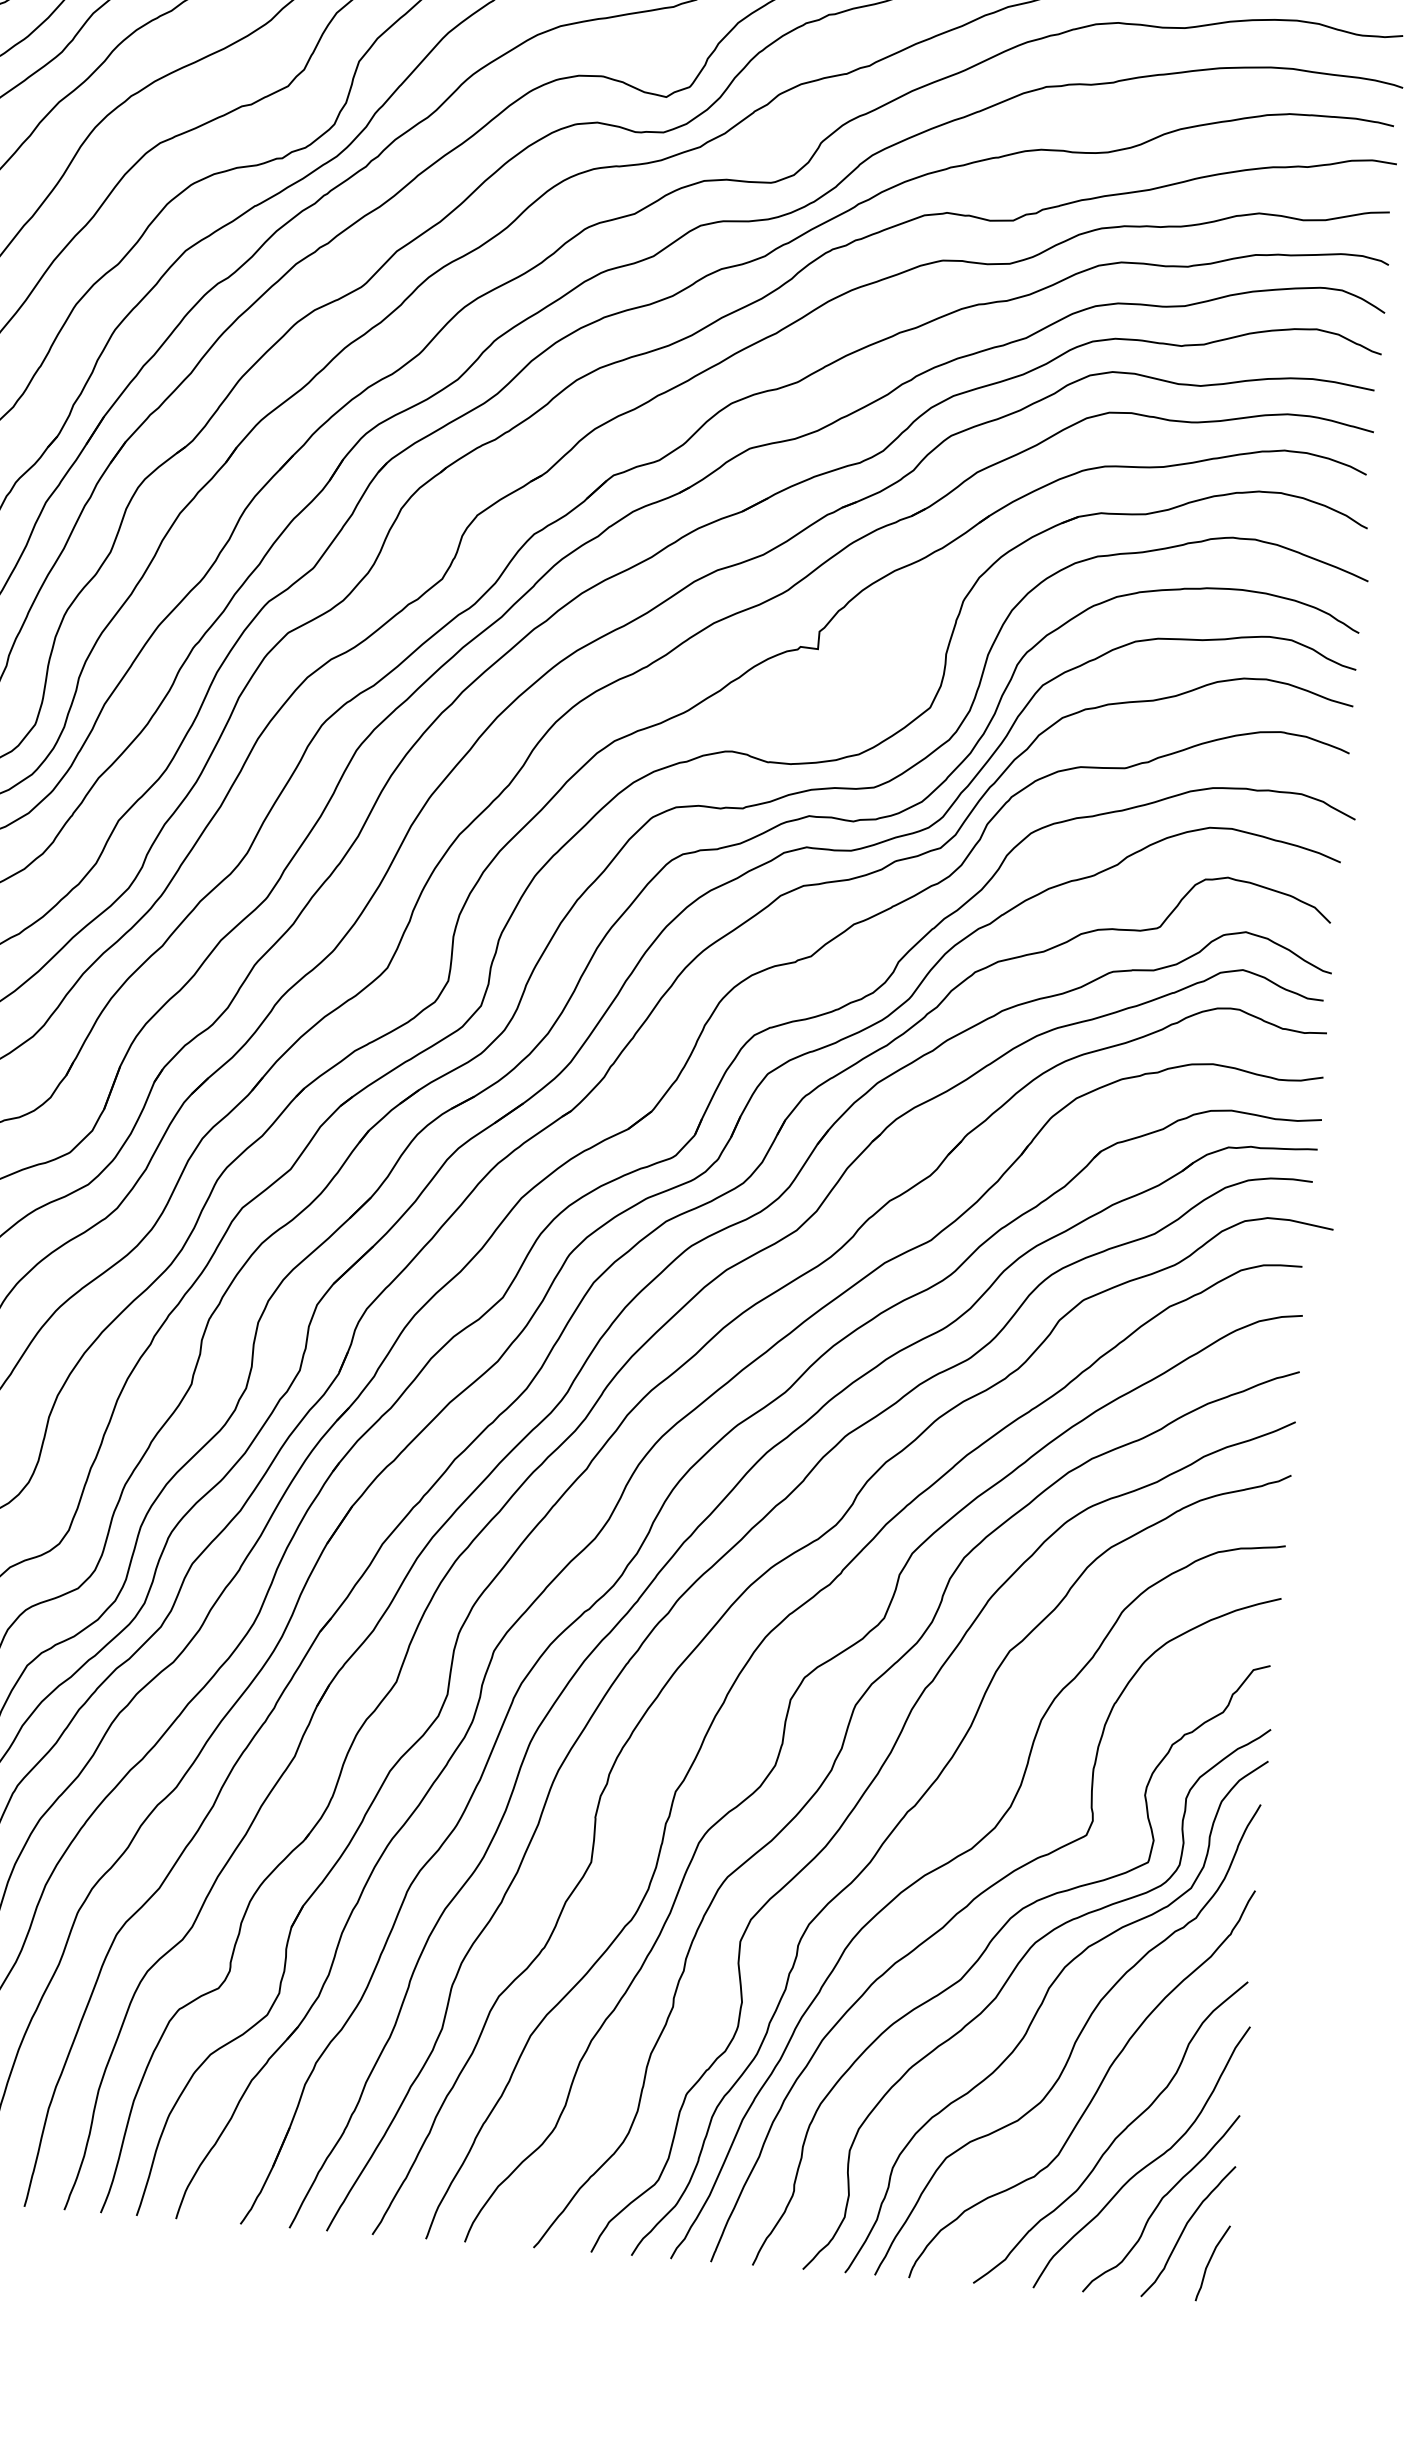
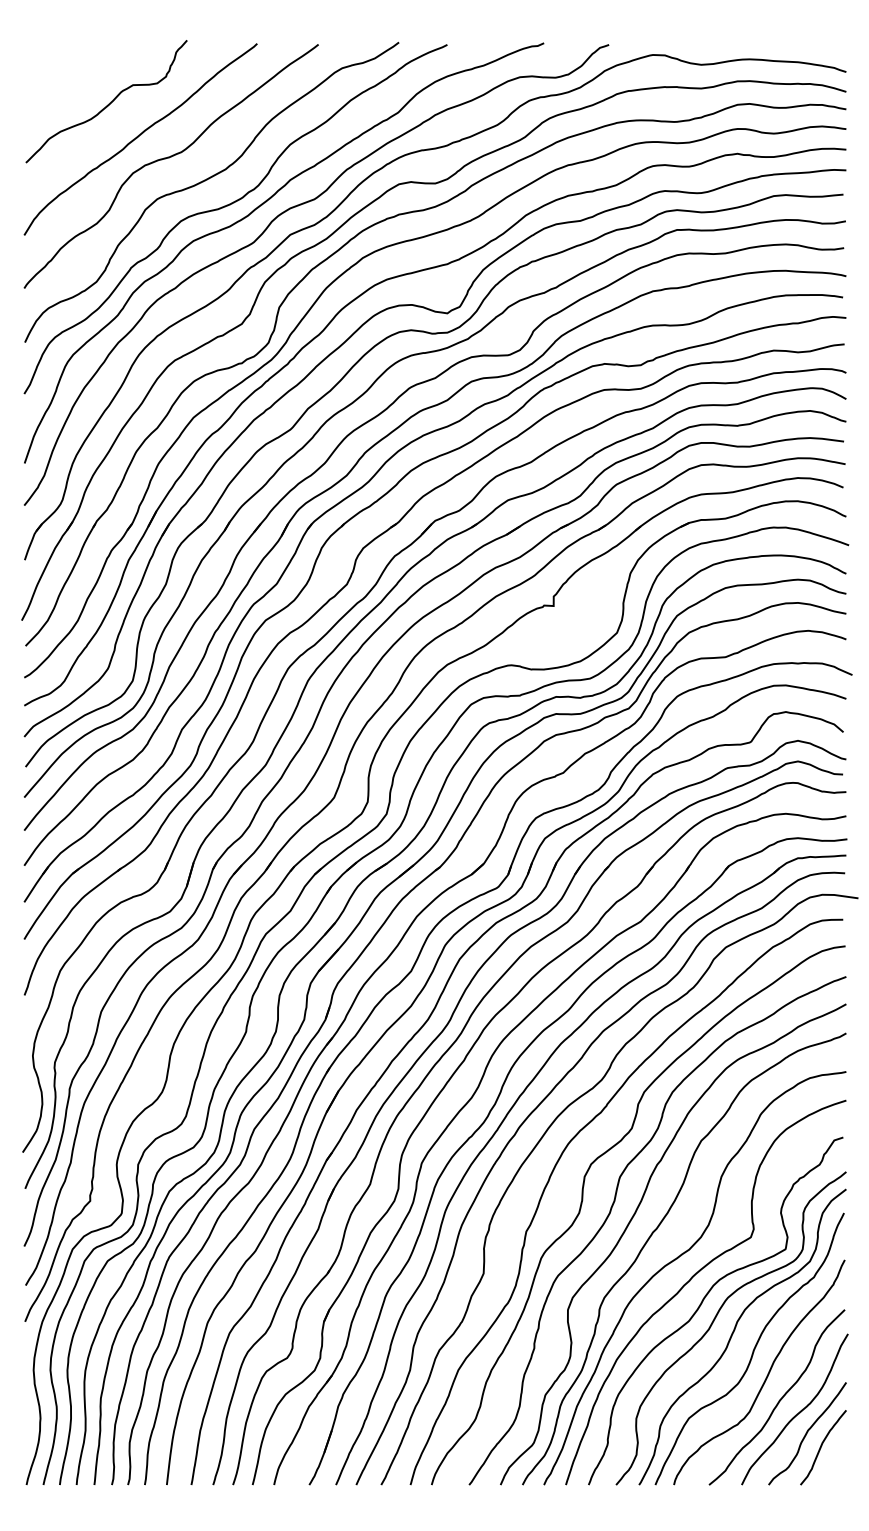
curve: (1211, 2260) -> (837, 1462), removed

